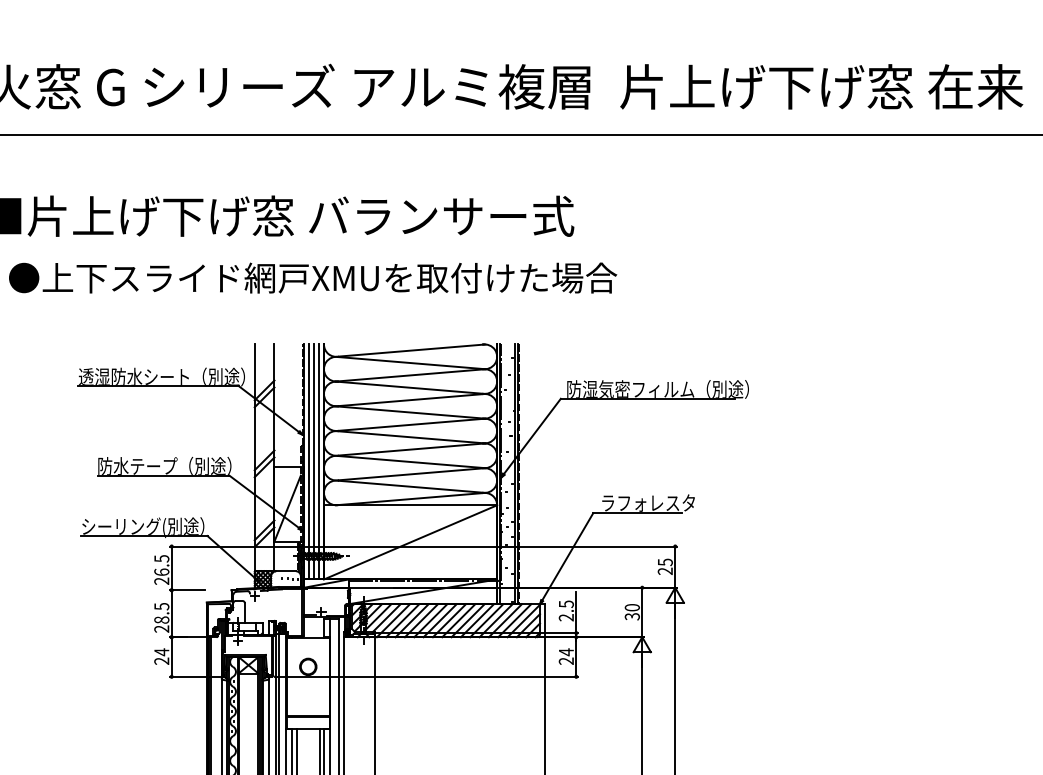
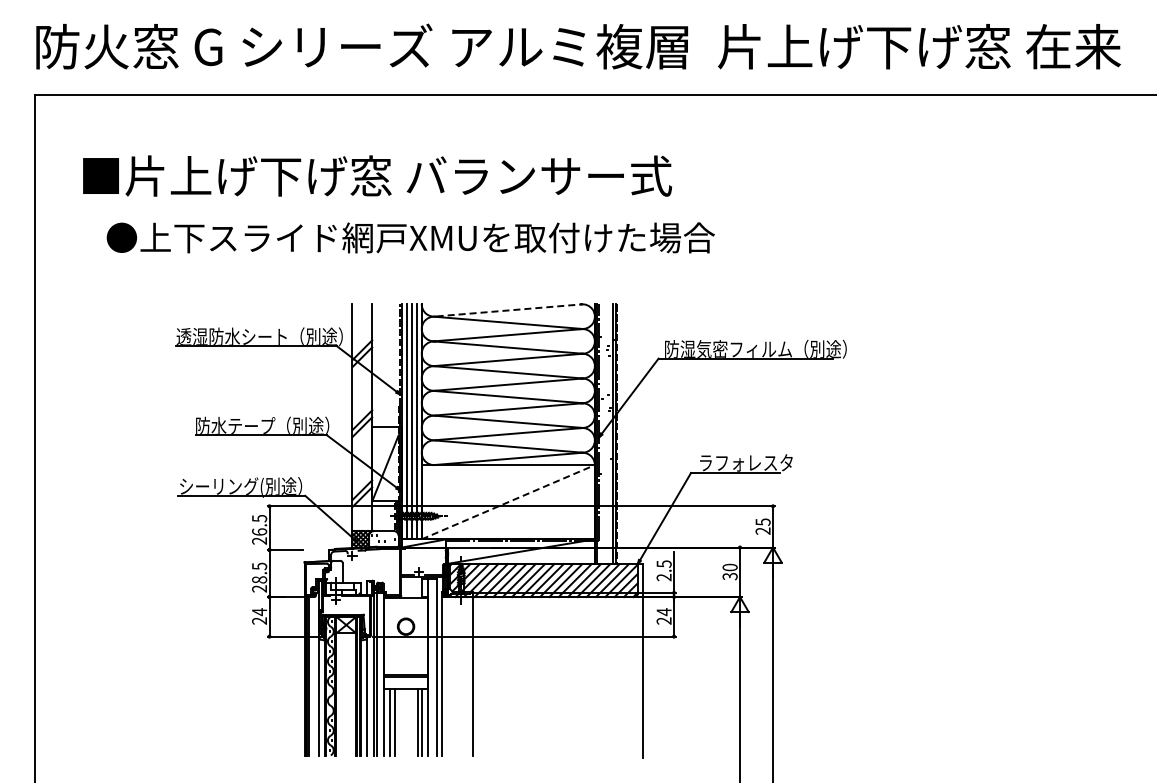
line: (412, 350) -> (510, 310), solid -> dashed
line: (410, 542) -> (508, 502), solid -> dashed

